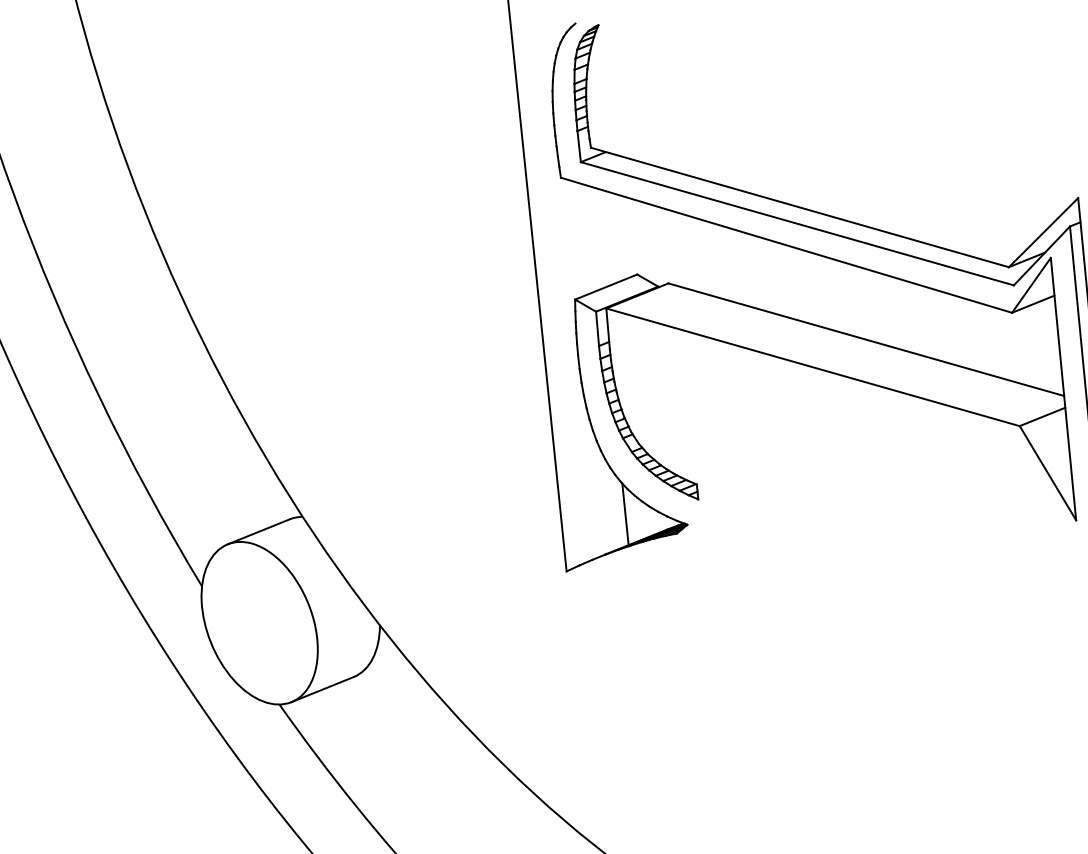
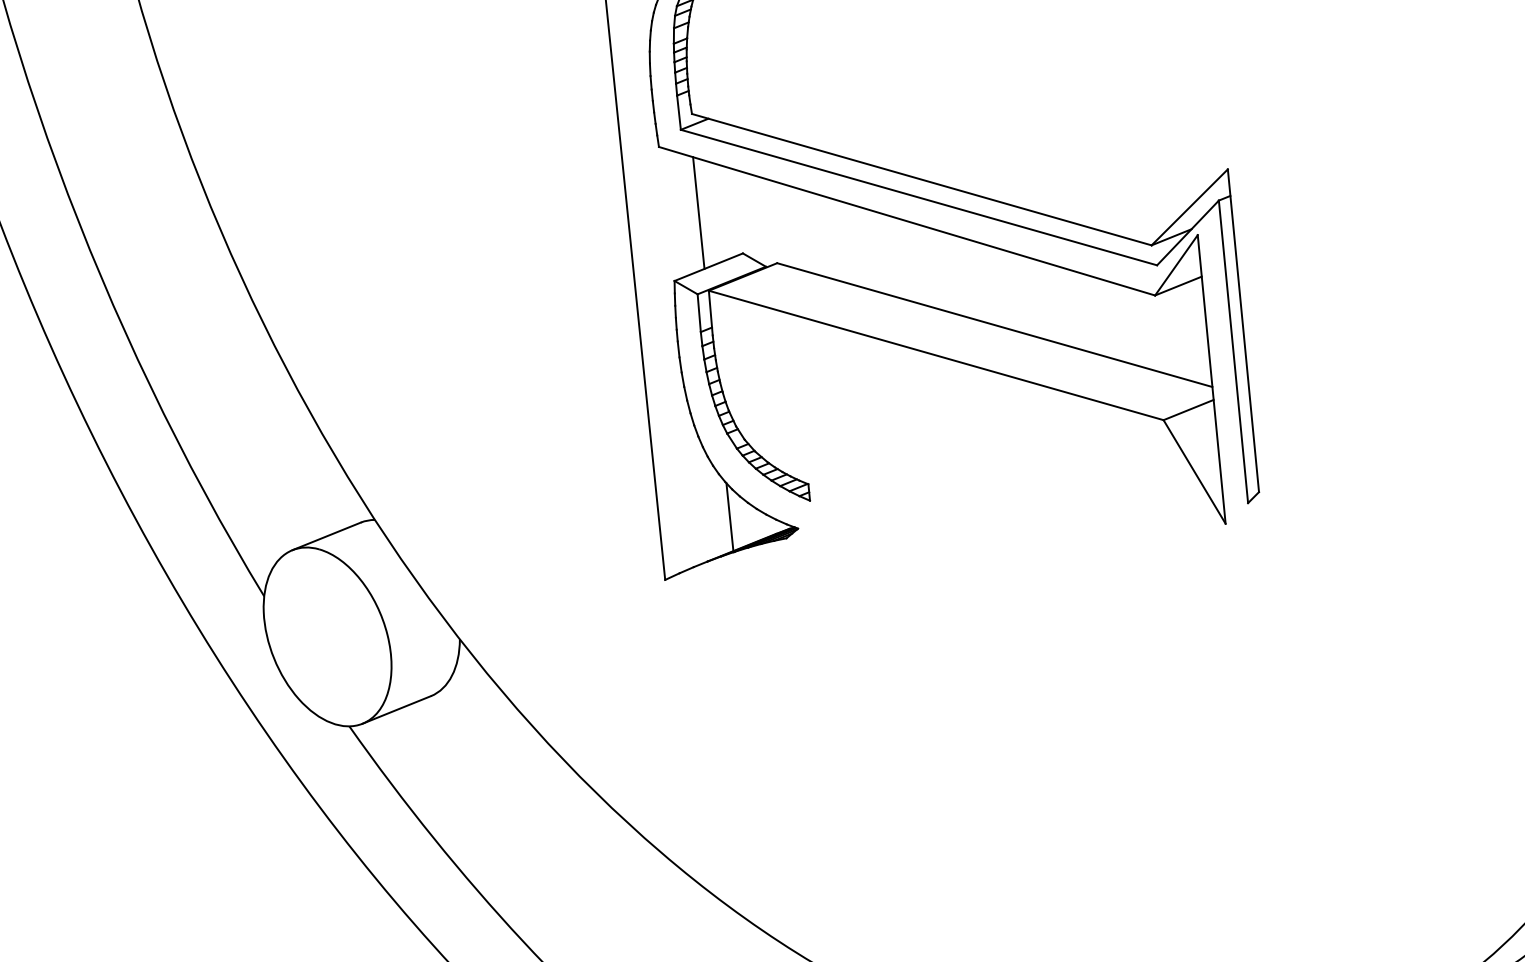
line: (596, 237) -> (698, 212), added

